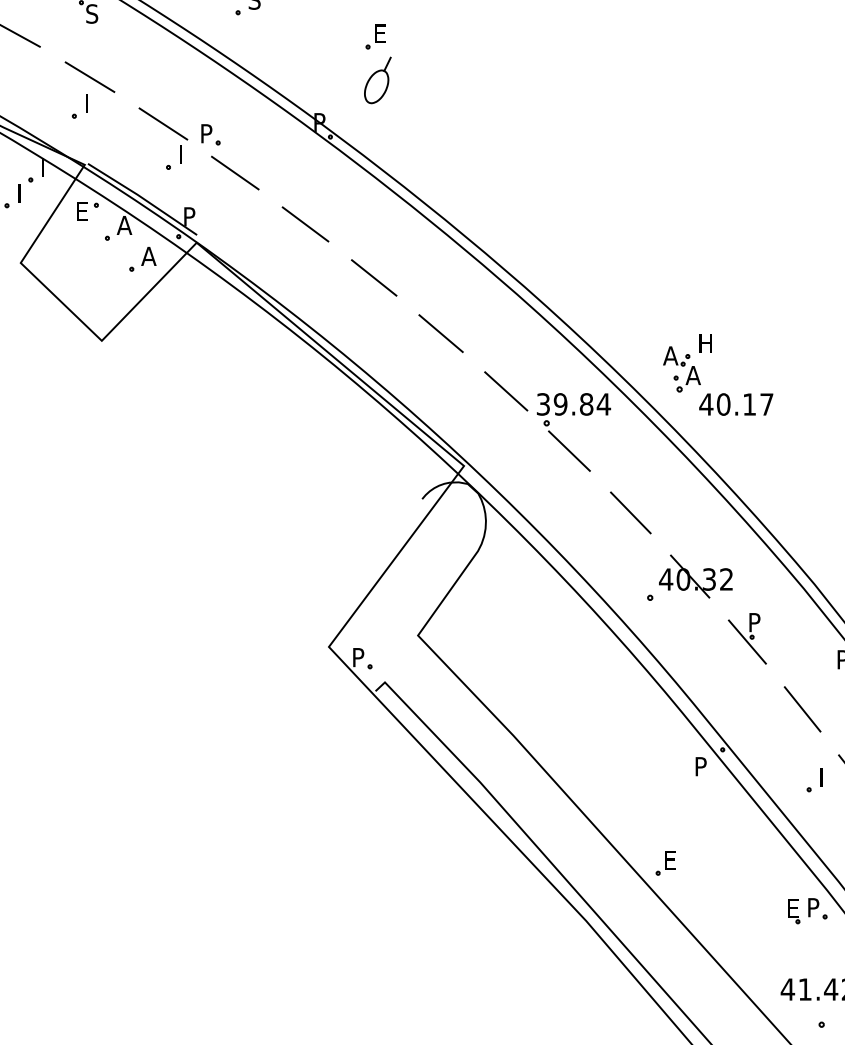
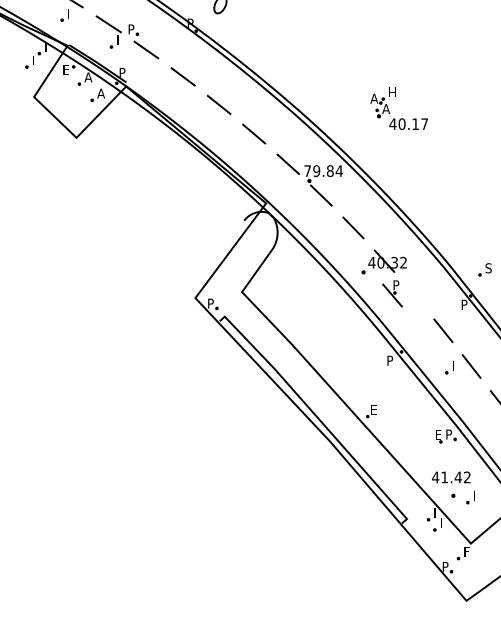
part: (701, 384) -> (390, 113), moved
text: (543, 403) -> (307, 170), 39.84 -> 79.84
part: (747, 638) -> (392, 293), moved

